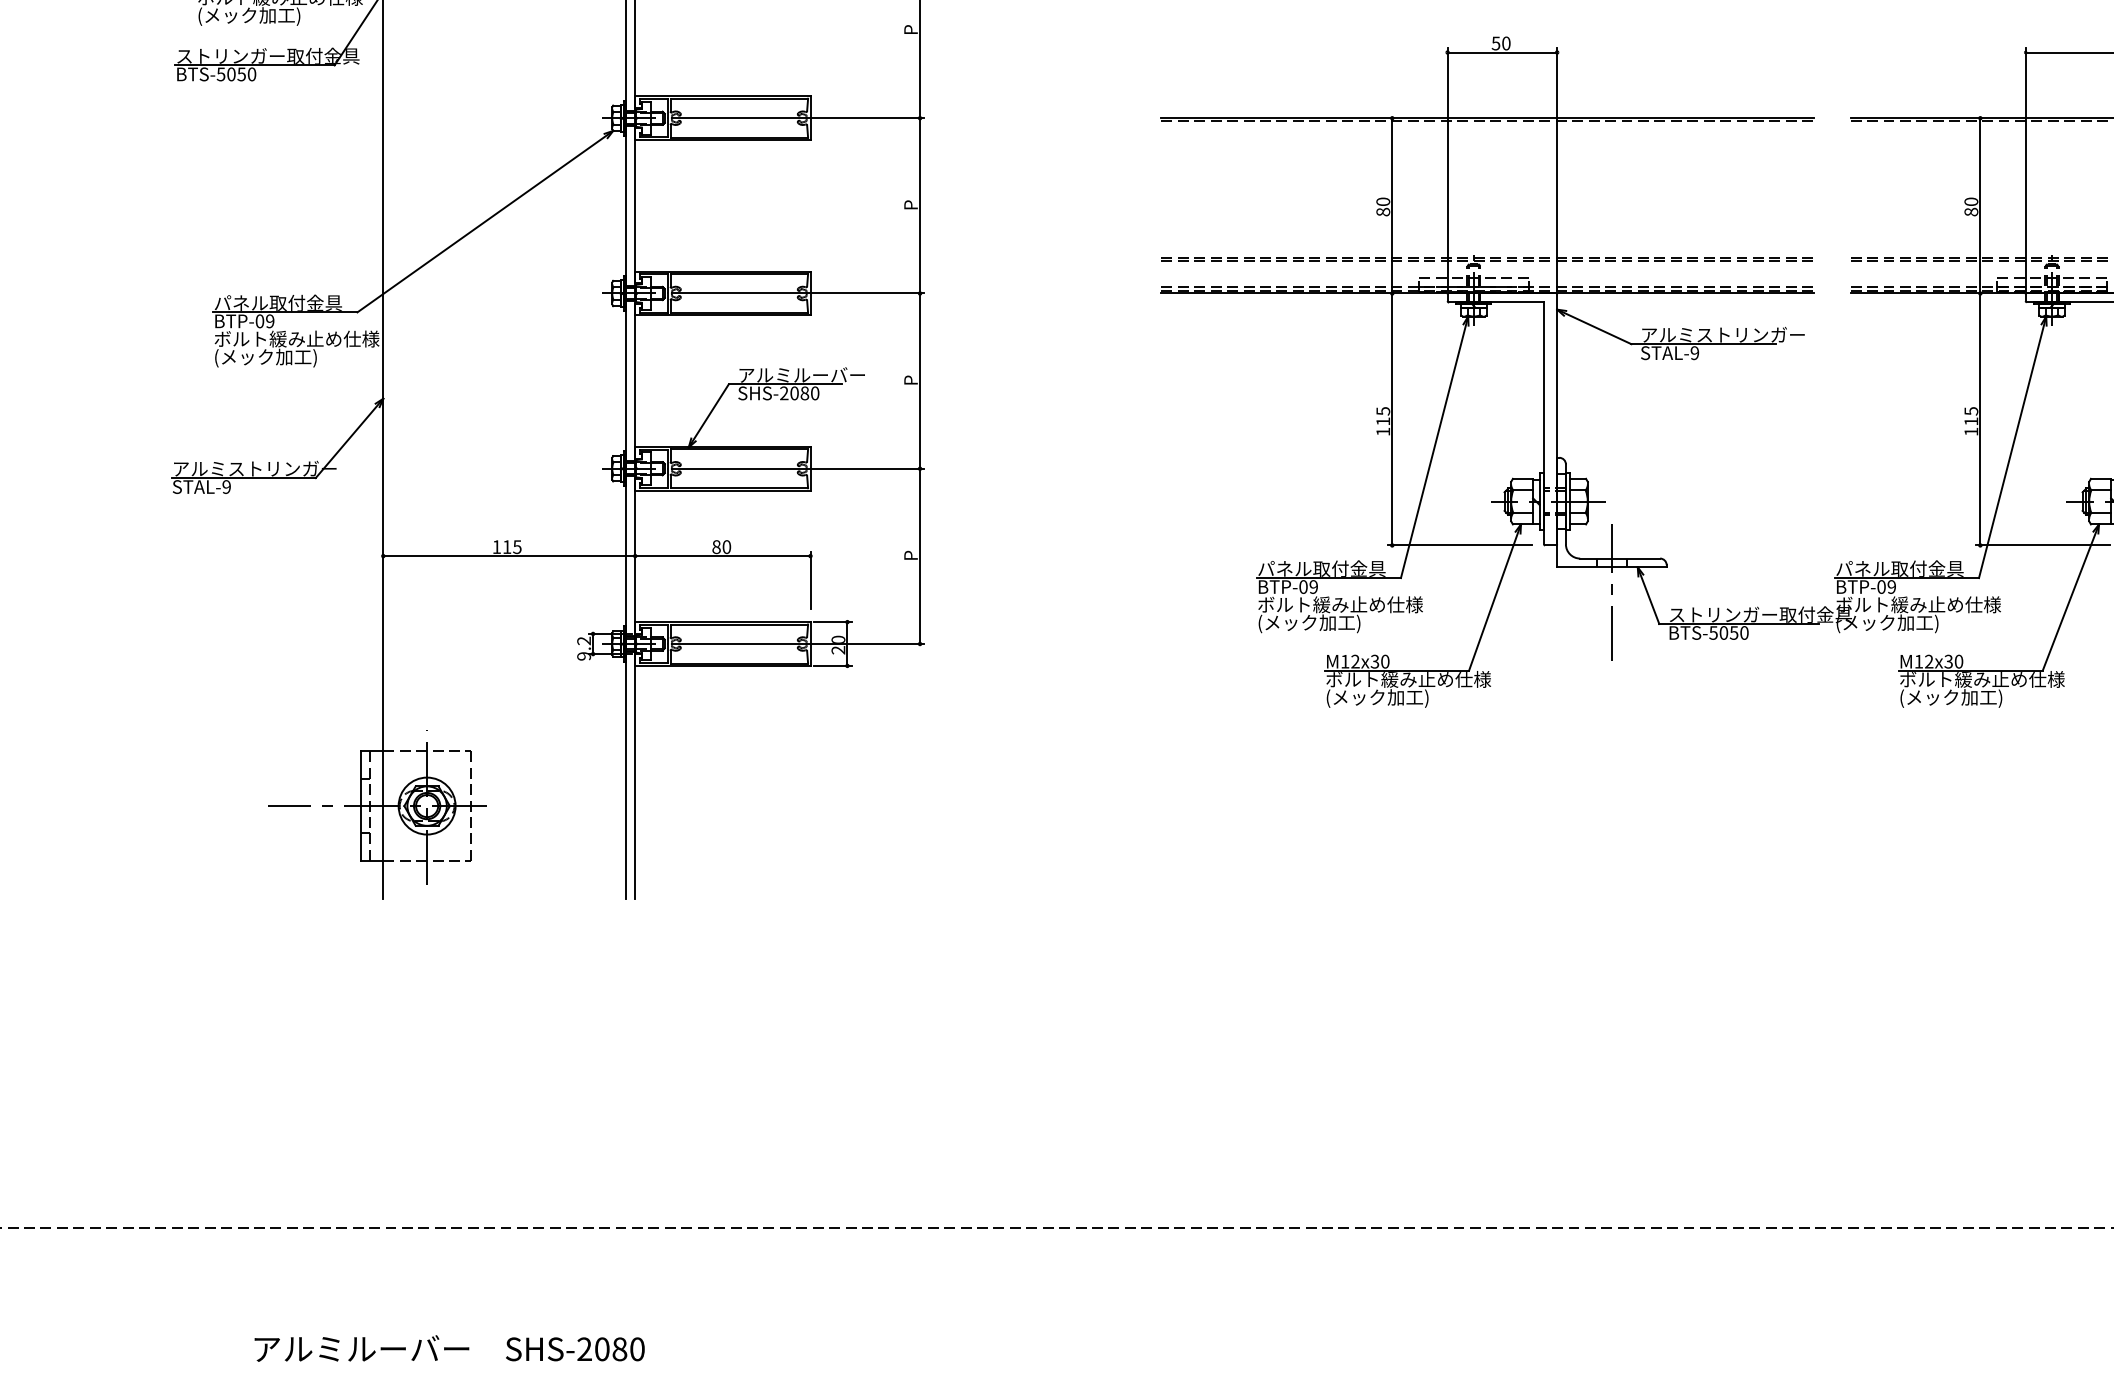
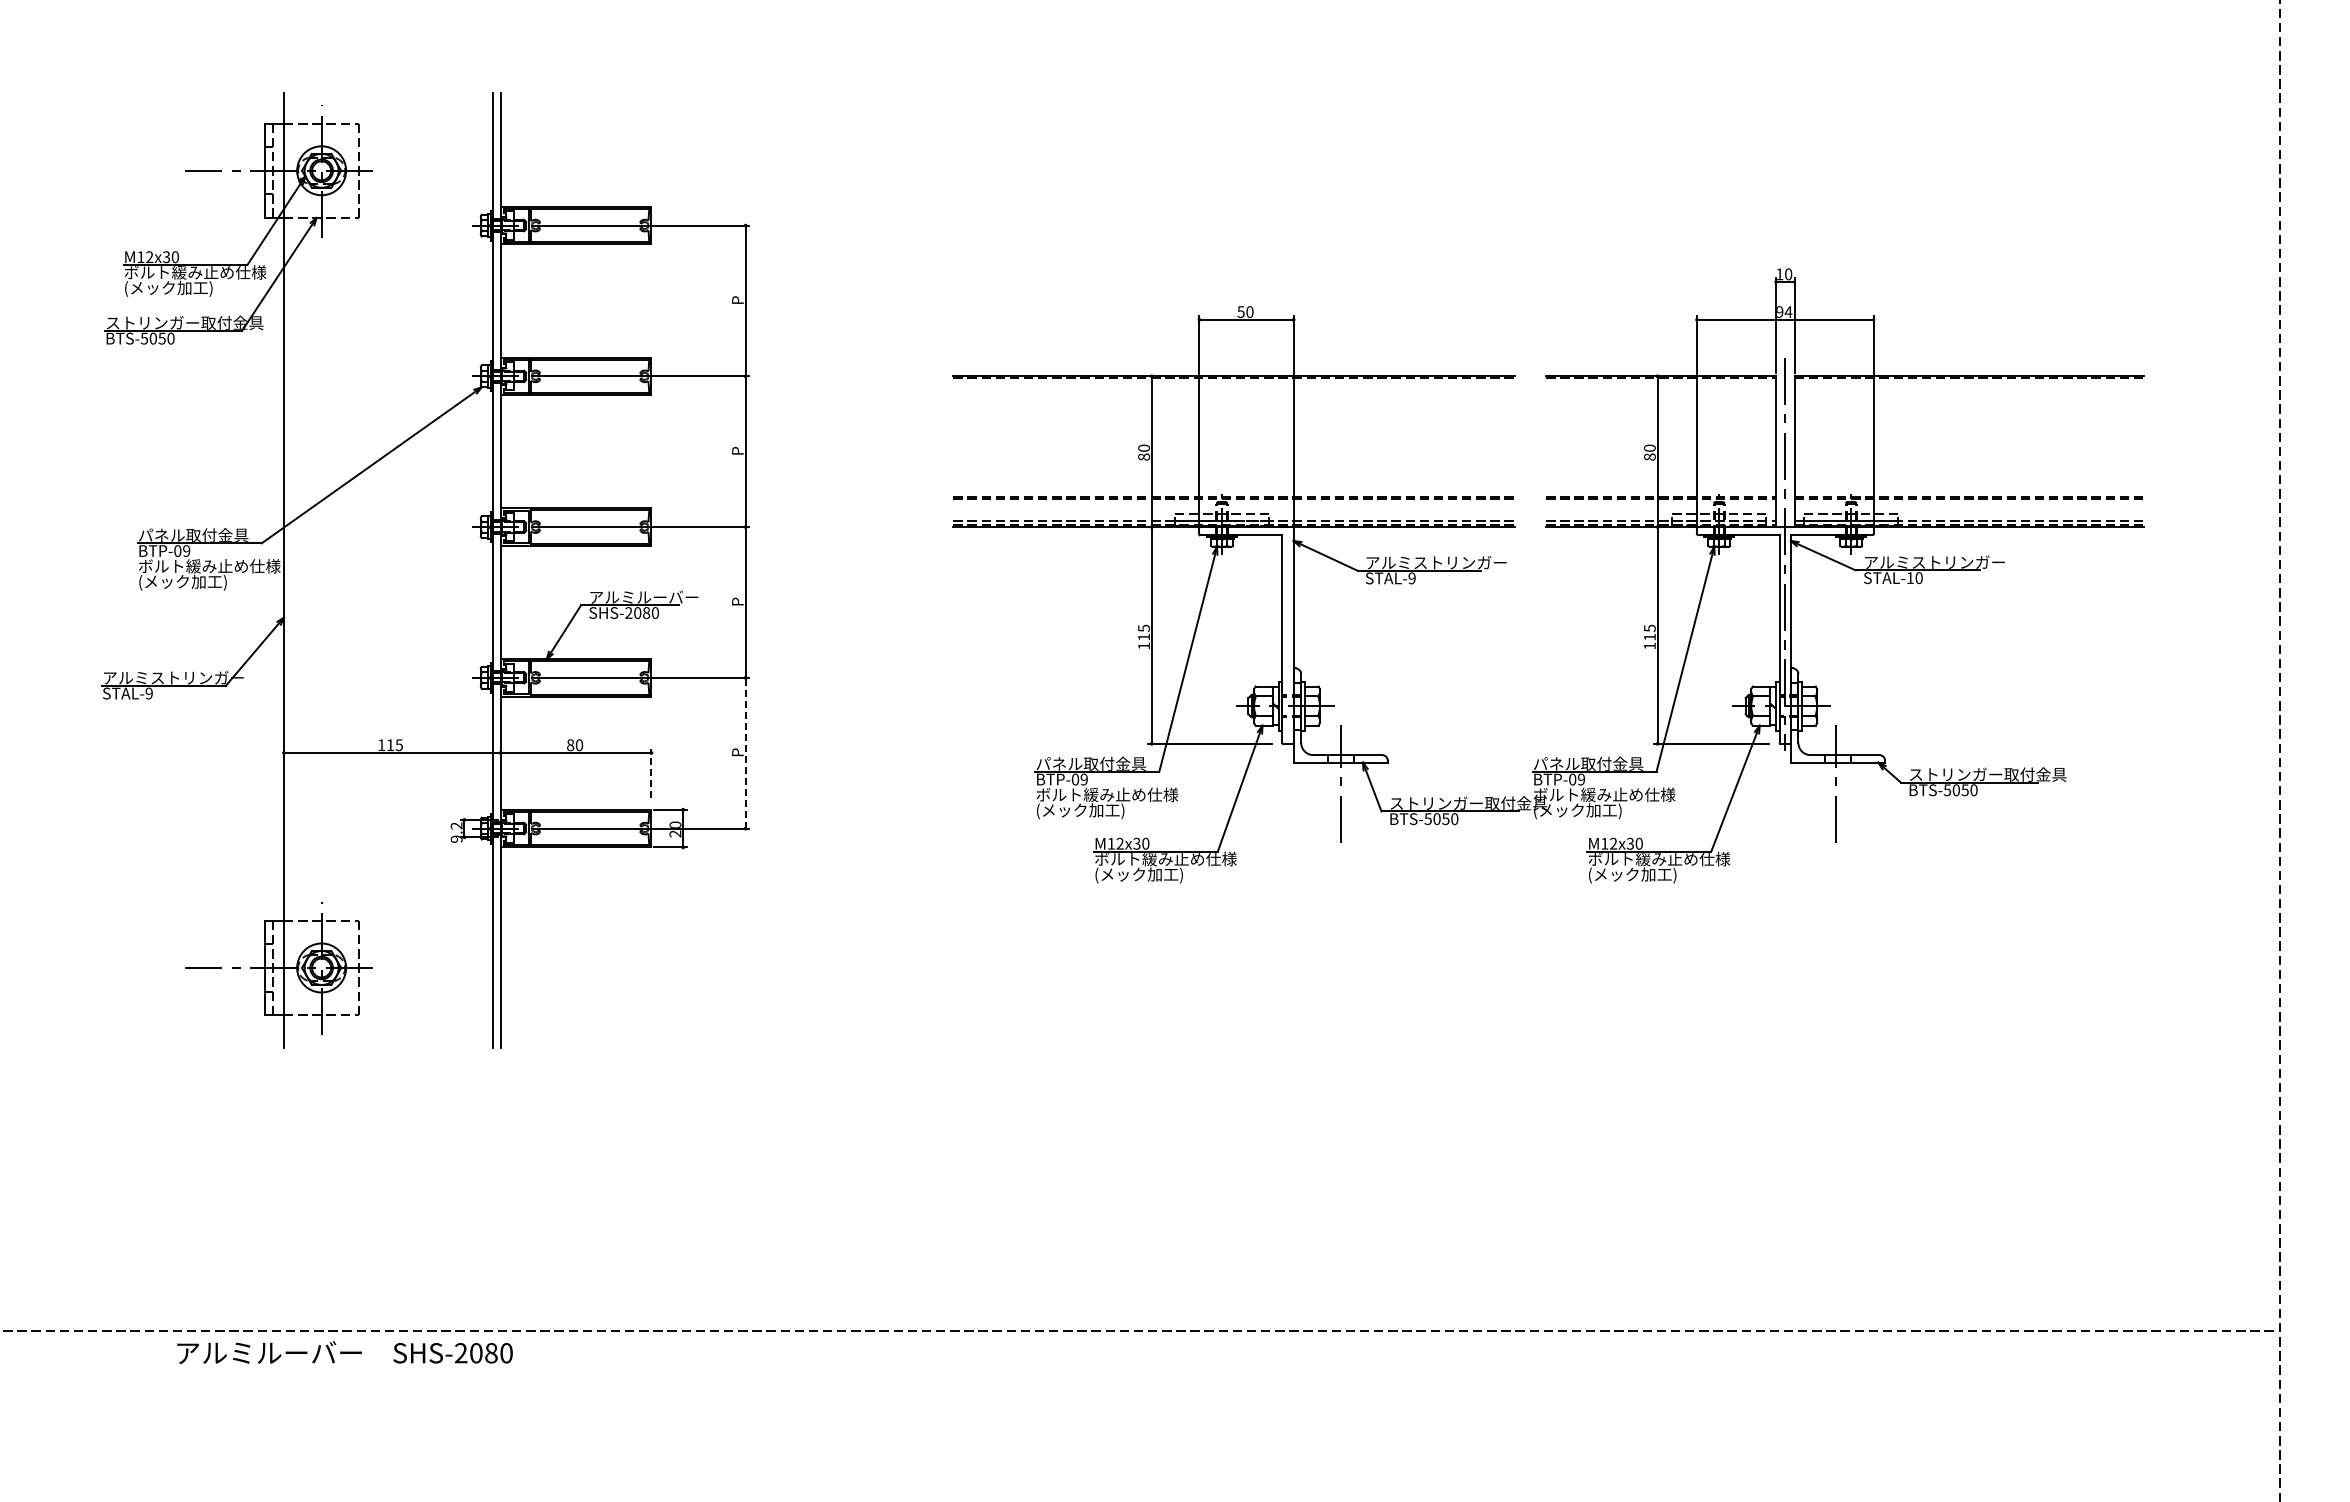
line: (919, 555) -> (745, 752), solid -> dashed
line: (810, 579) -> (651, 773), solid -> dashed
text: (449, 1348) -> (344, 1352), moved

